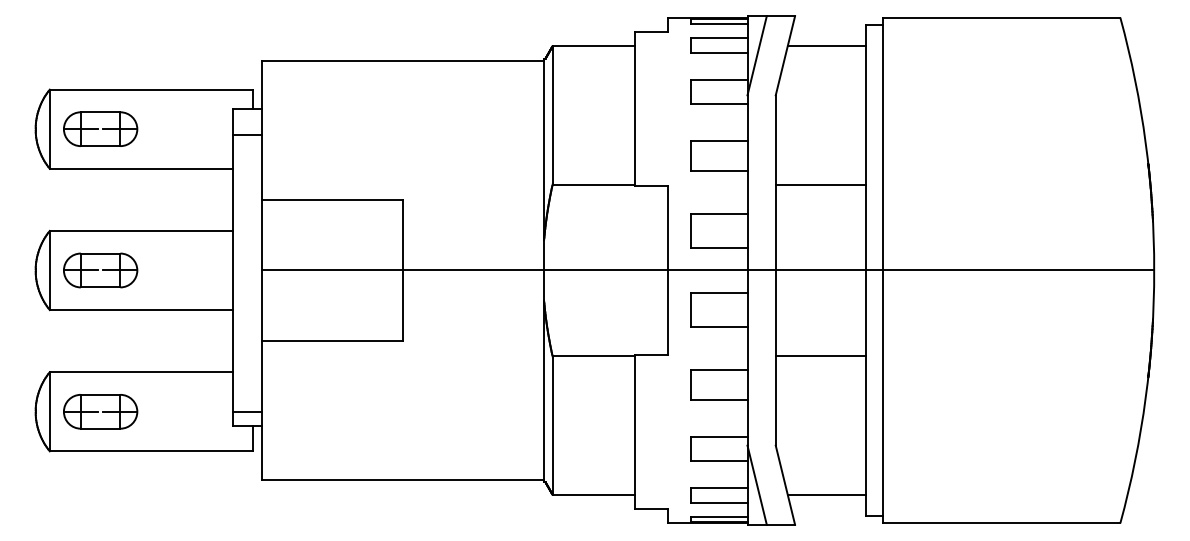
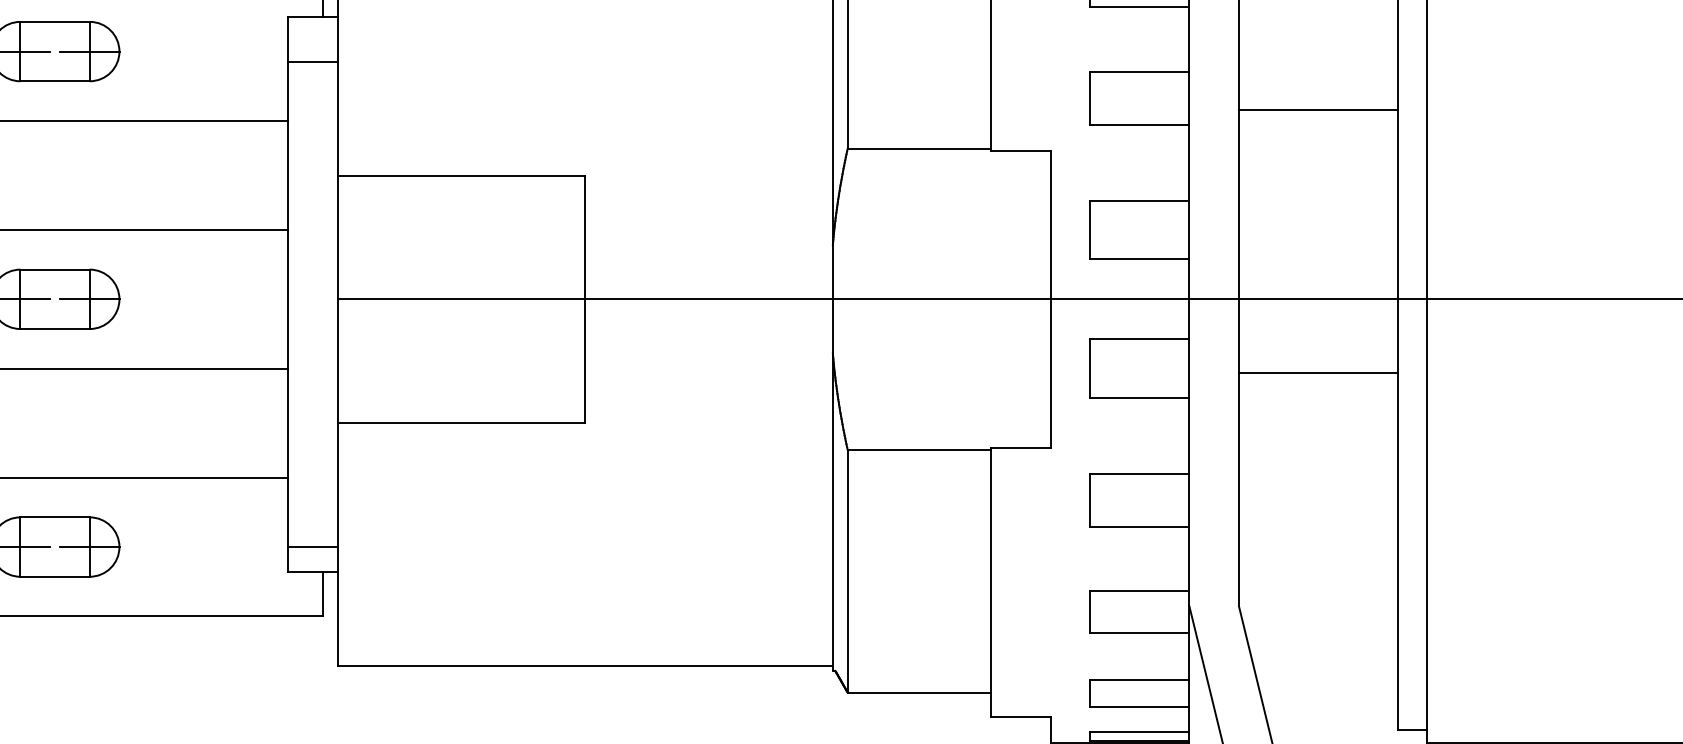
line: (820, 184) -> (1317, 109), moved
line: (820, 356) -> (1317, 372), moved
line: (826, 494) -> (1327, 692), removed

